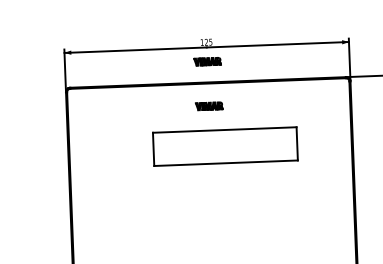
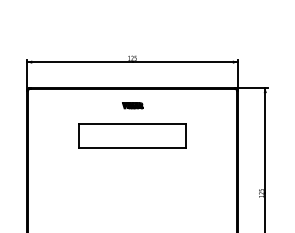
part: (207, 61) -> (132, 72), removed
part: (225, 145) -> (132, 135), moved

